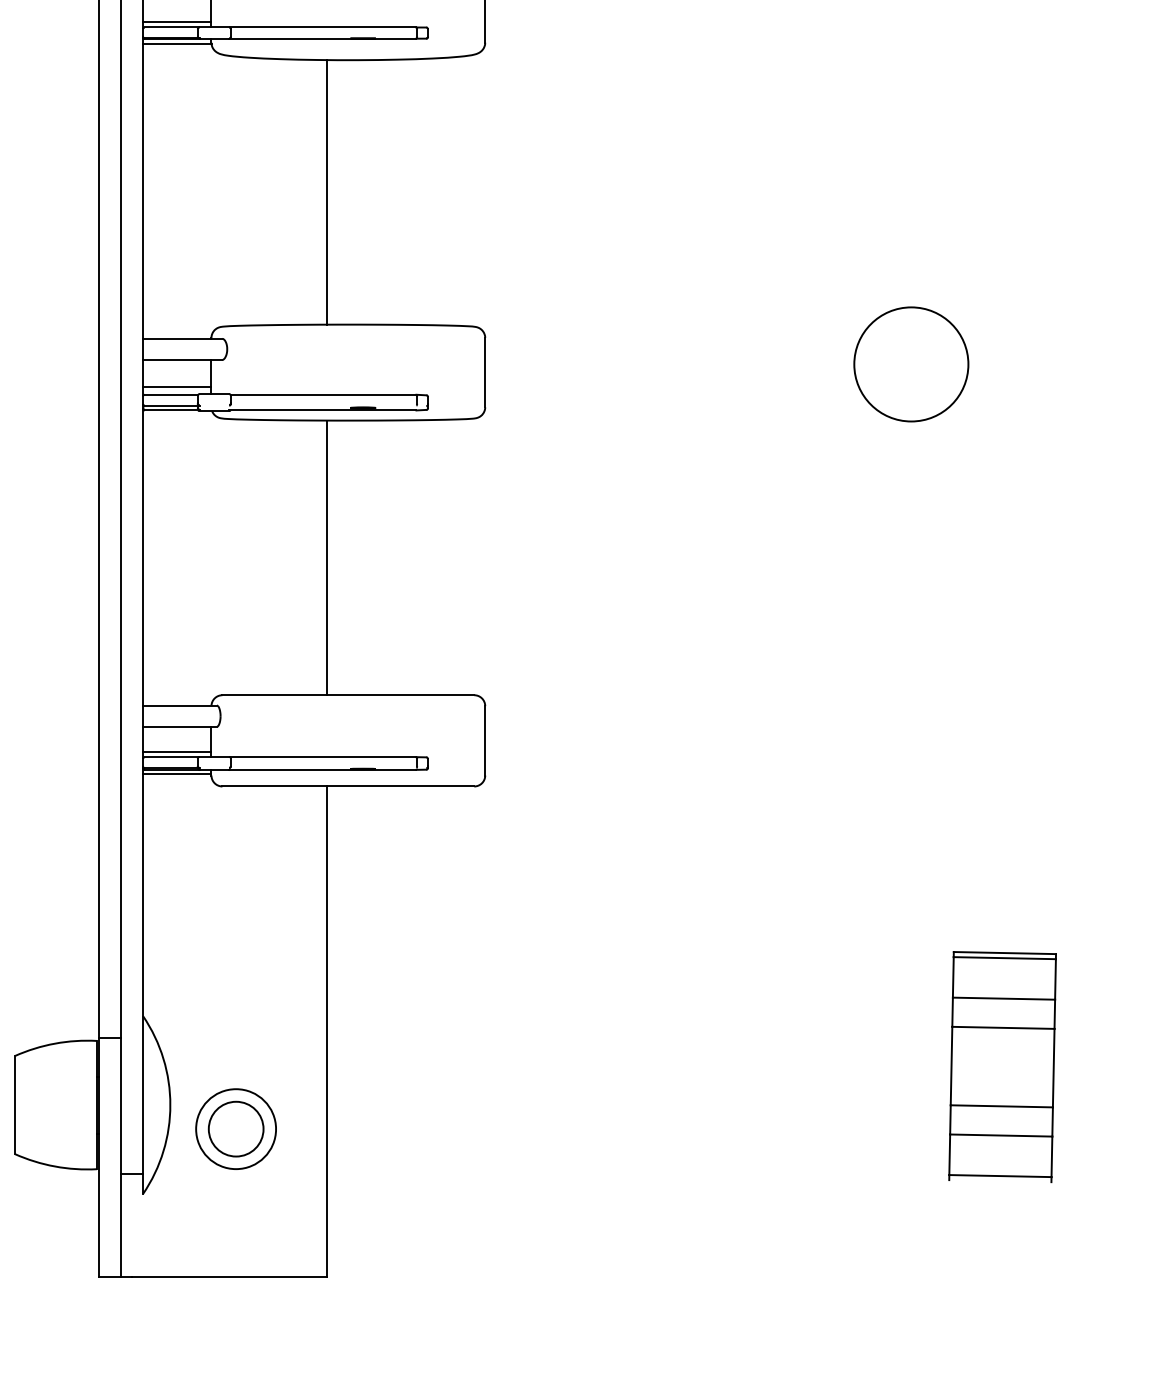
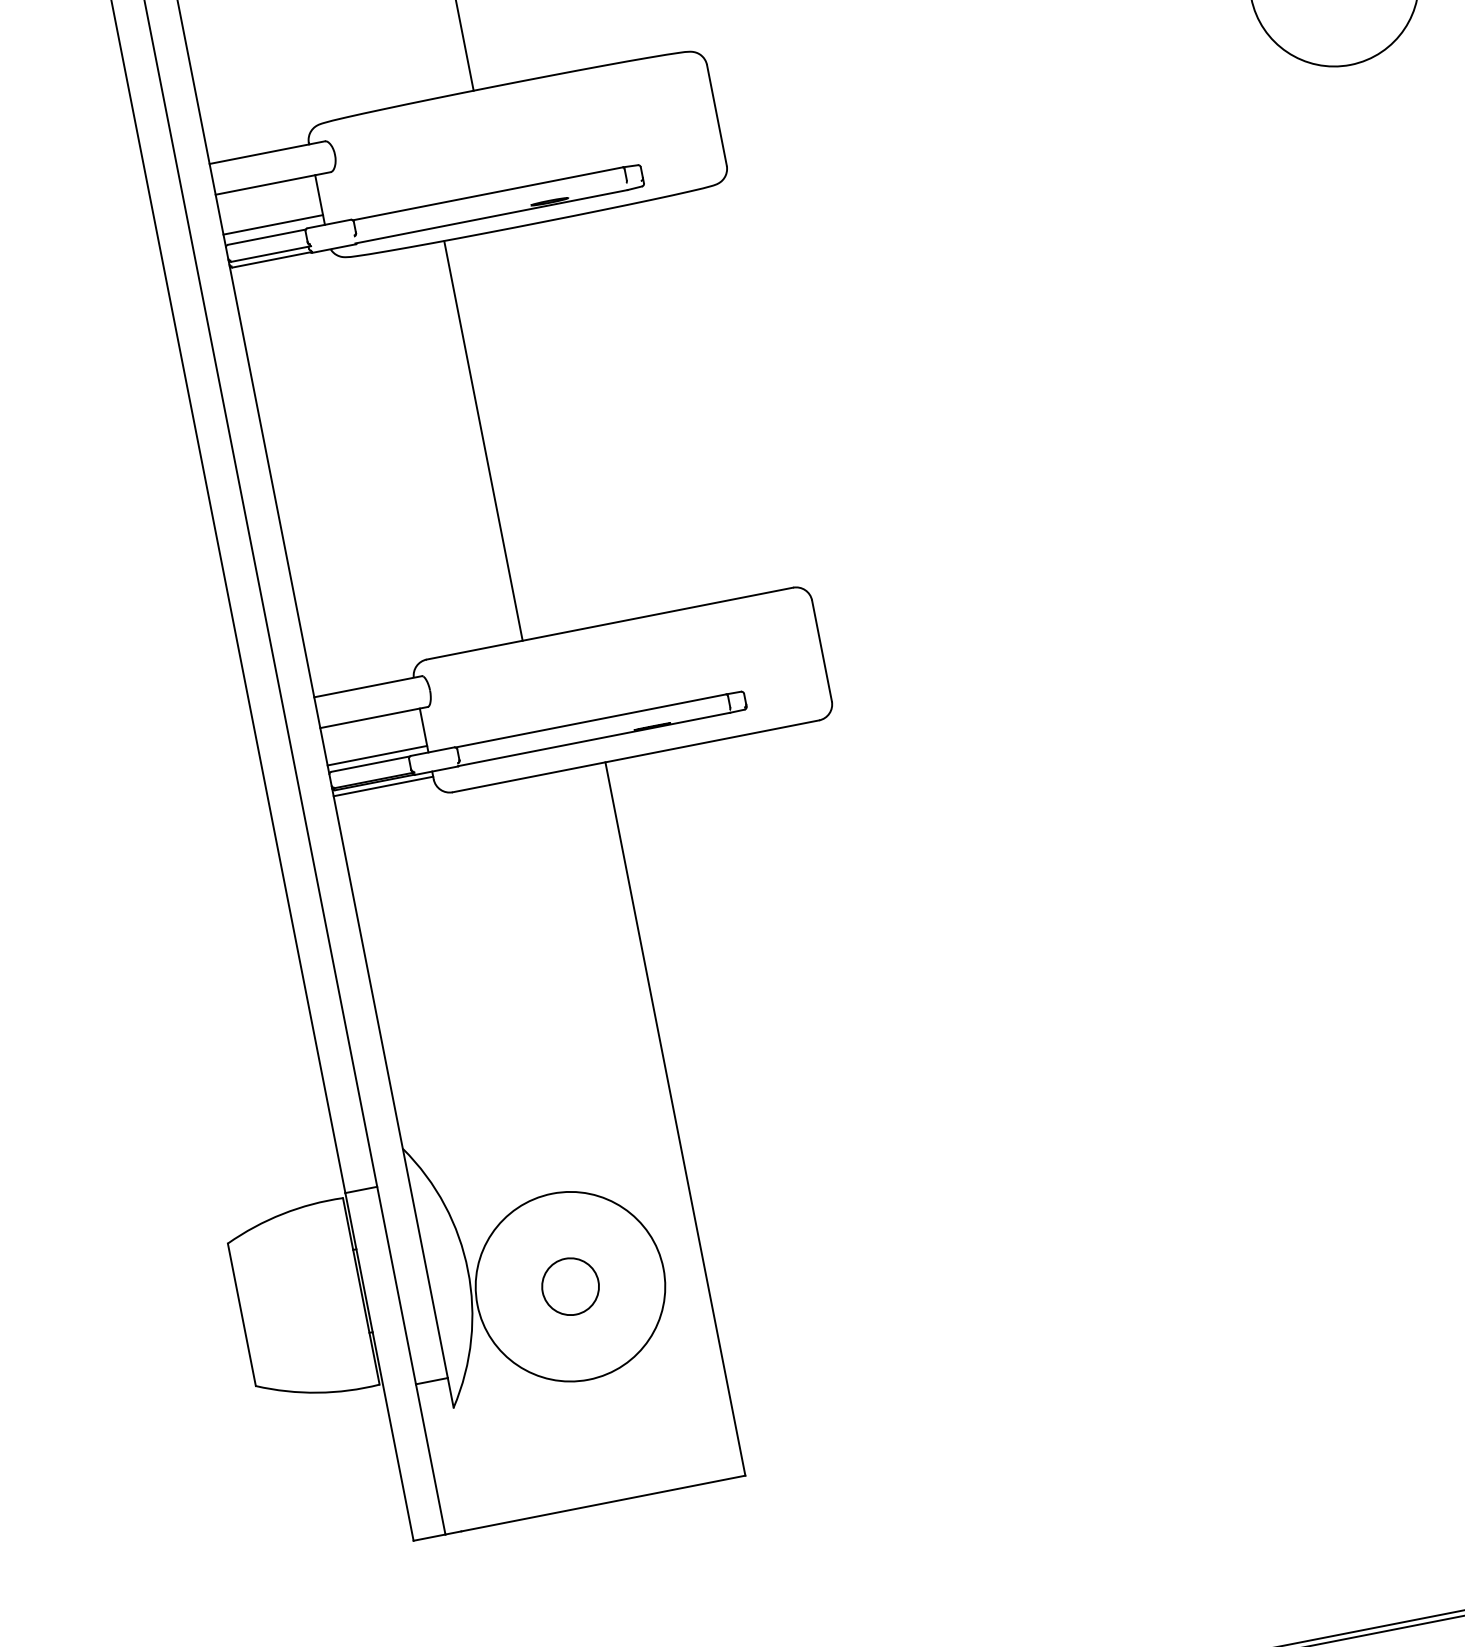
line: (327, 557) -> (483, 440), moved
circle: (235, 1128) -> (569, 1285), size x0.7
circle: (236, 1129) -> (571, 1287), size x1.6

